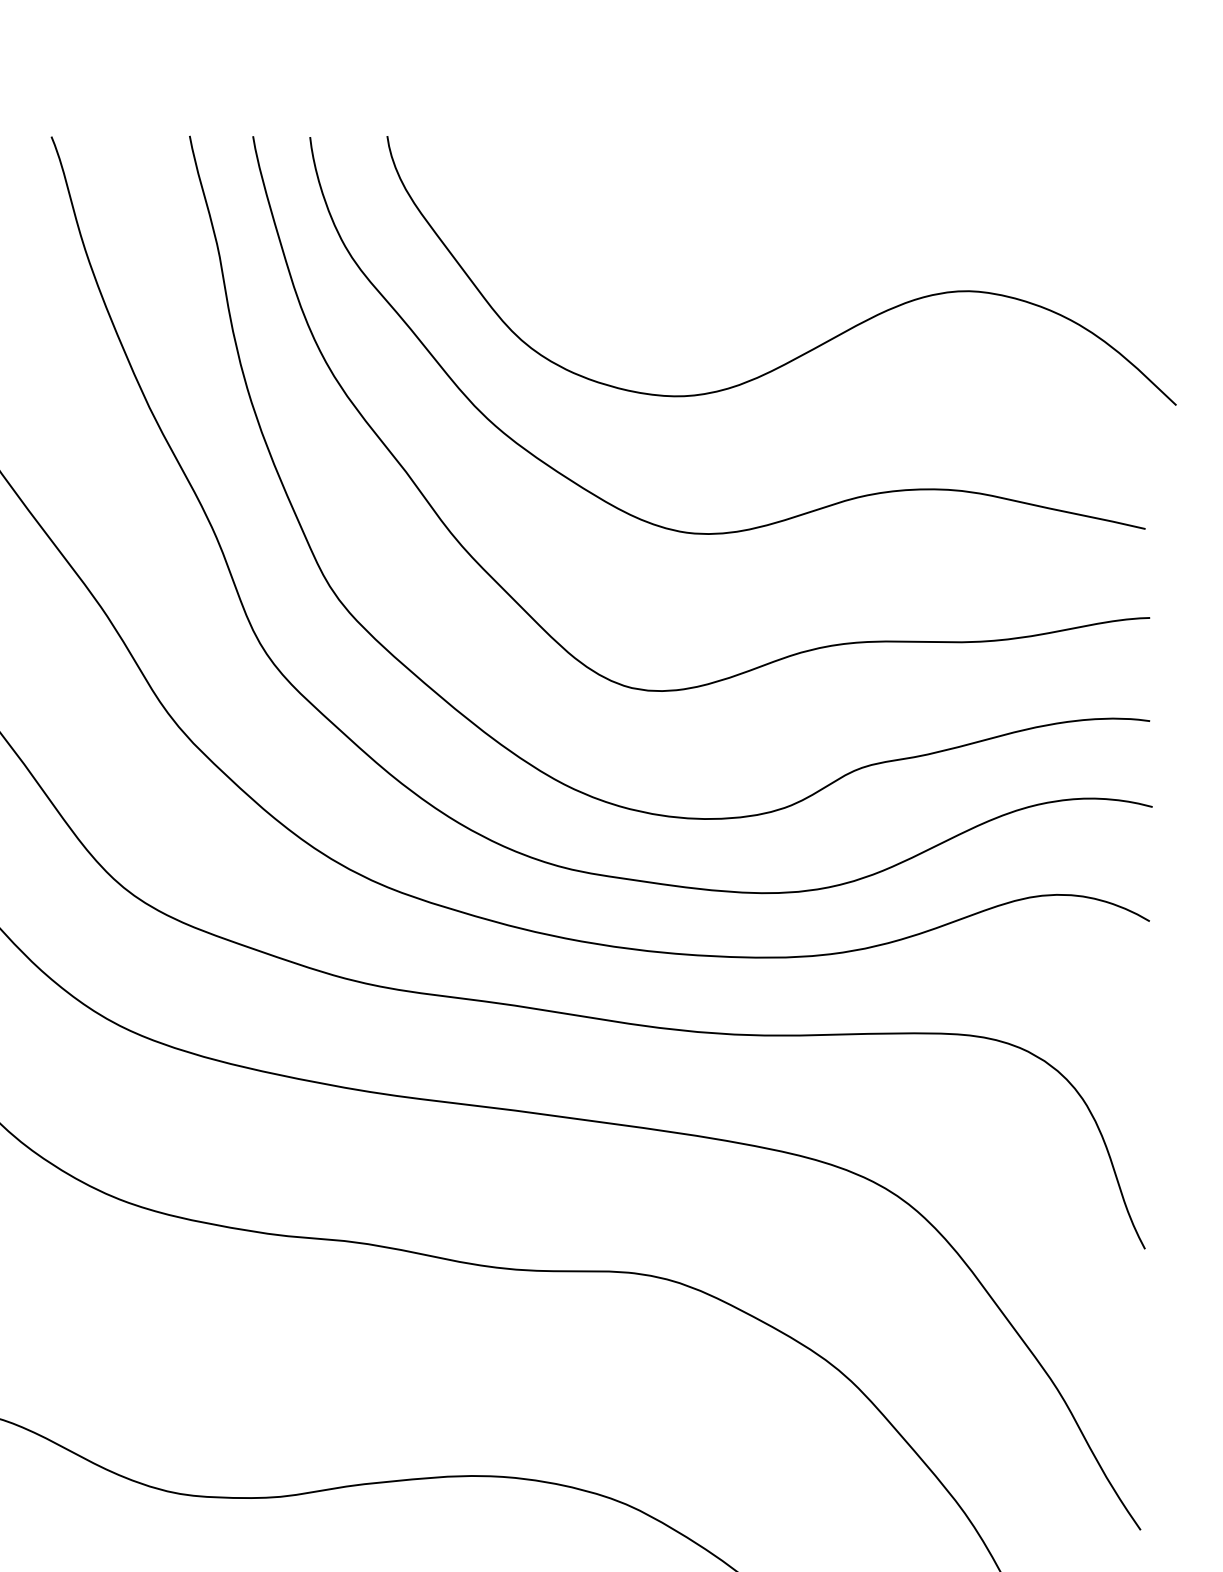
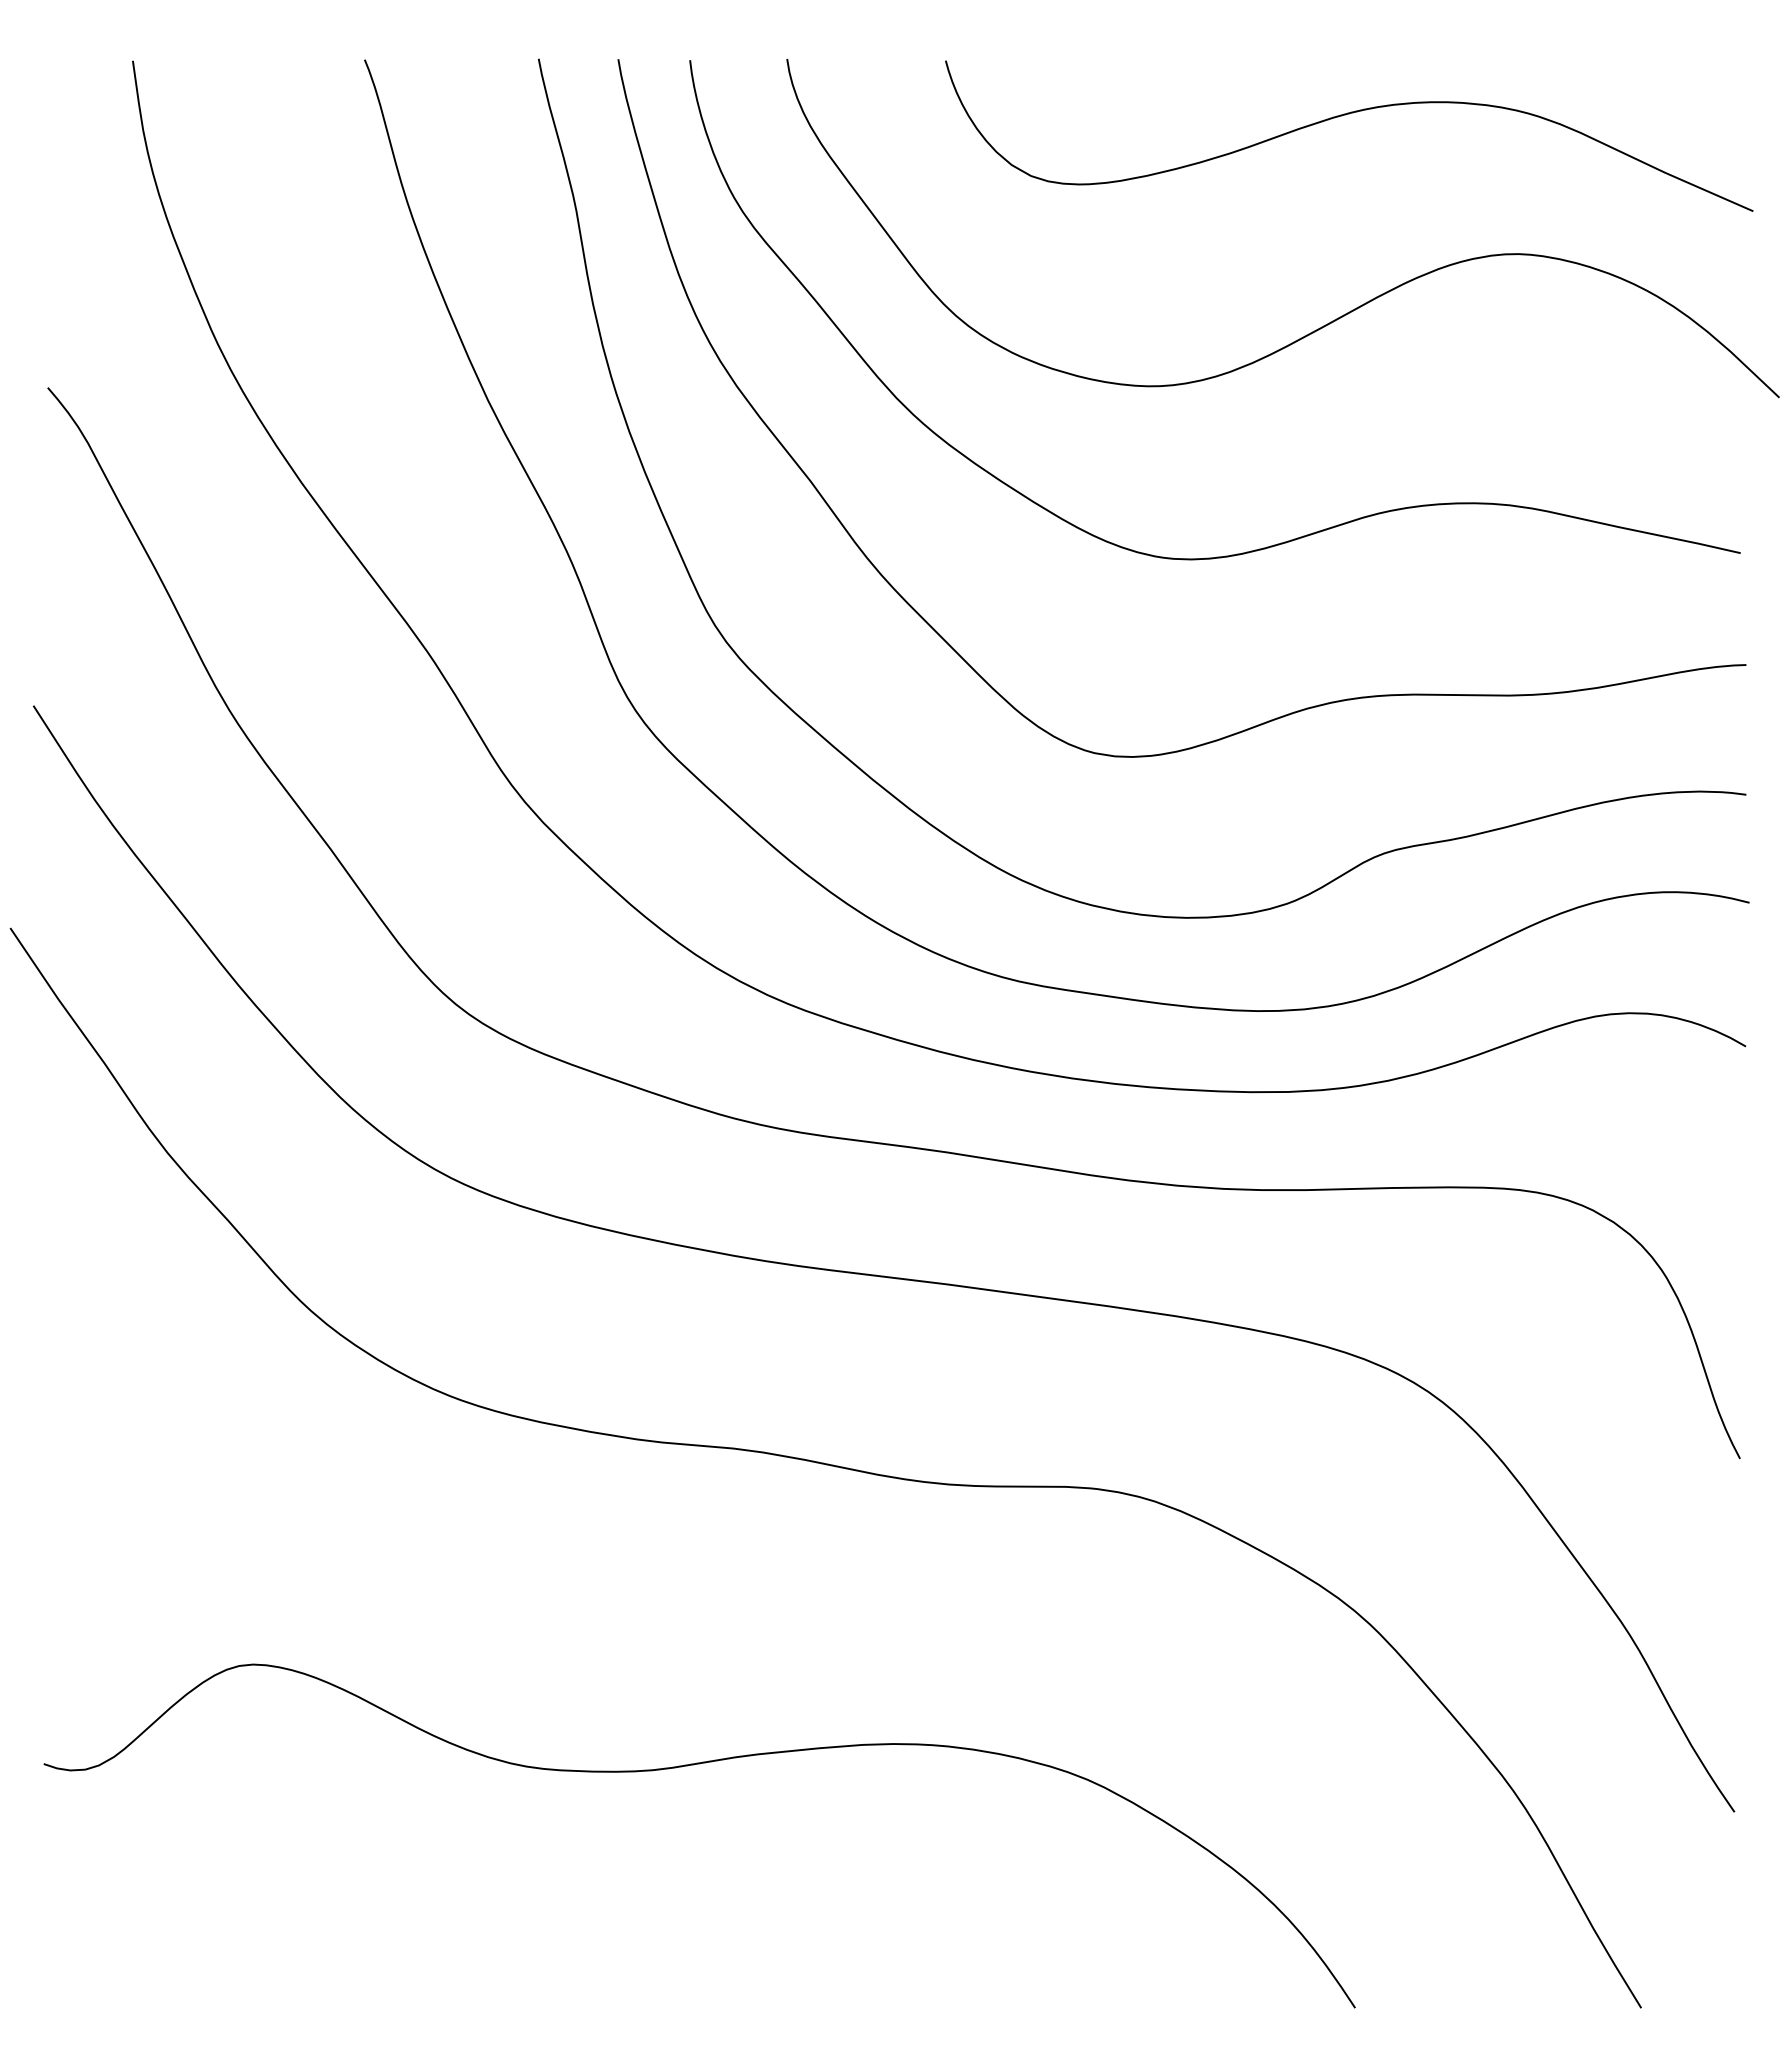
curve: (828, 181) -> (1342, 116), added

